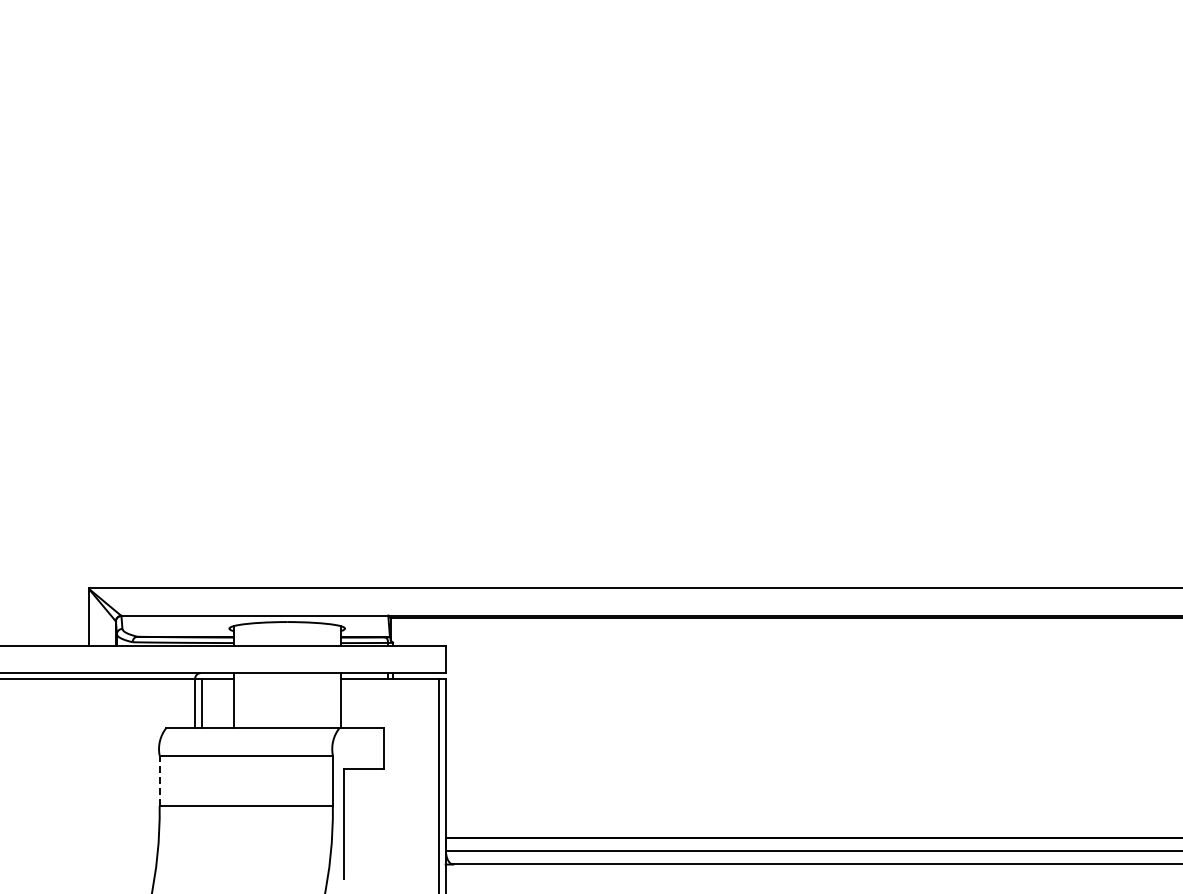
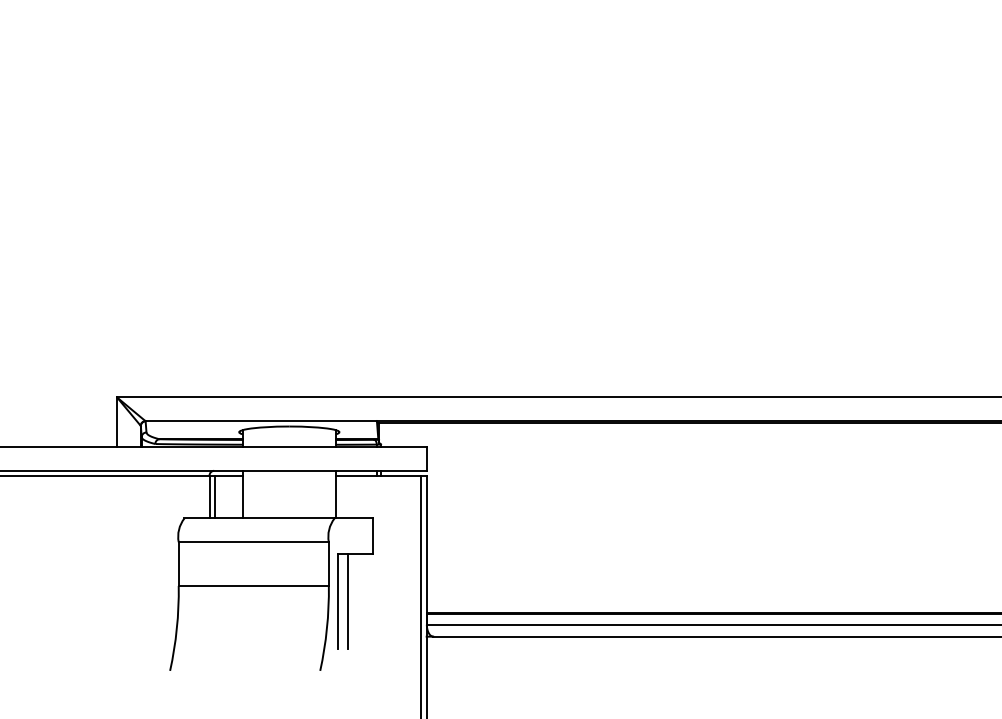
line: (159, 780) -> (178, 563), dashed -> solid
line: (355, 824) -> (348, 601), added

